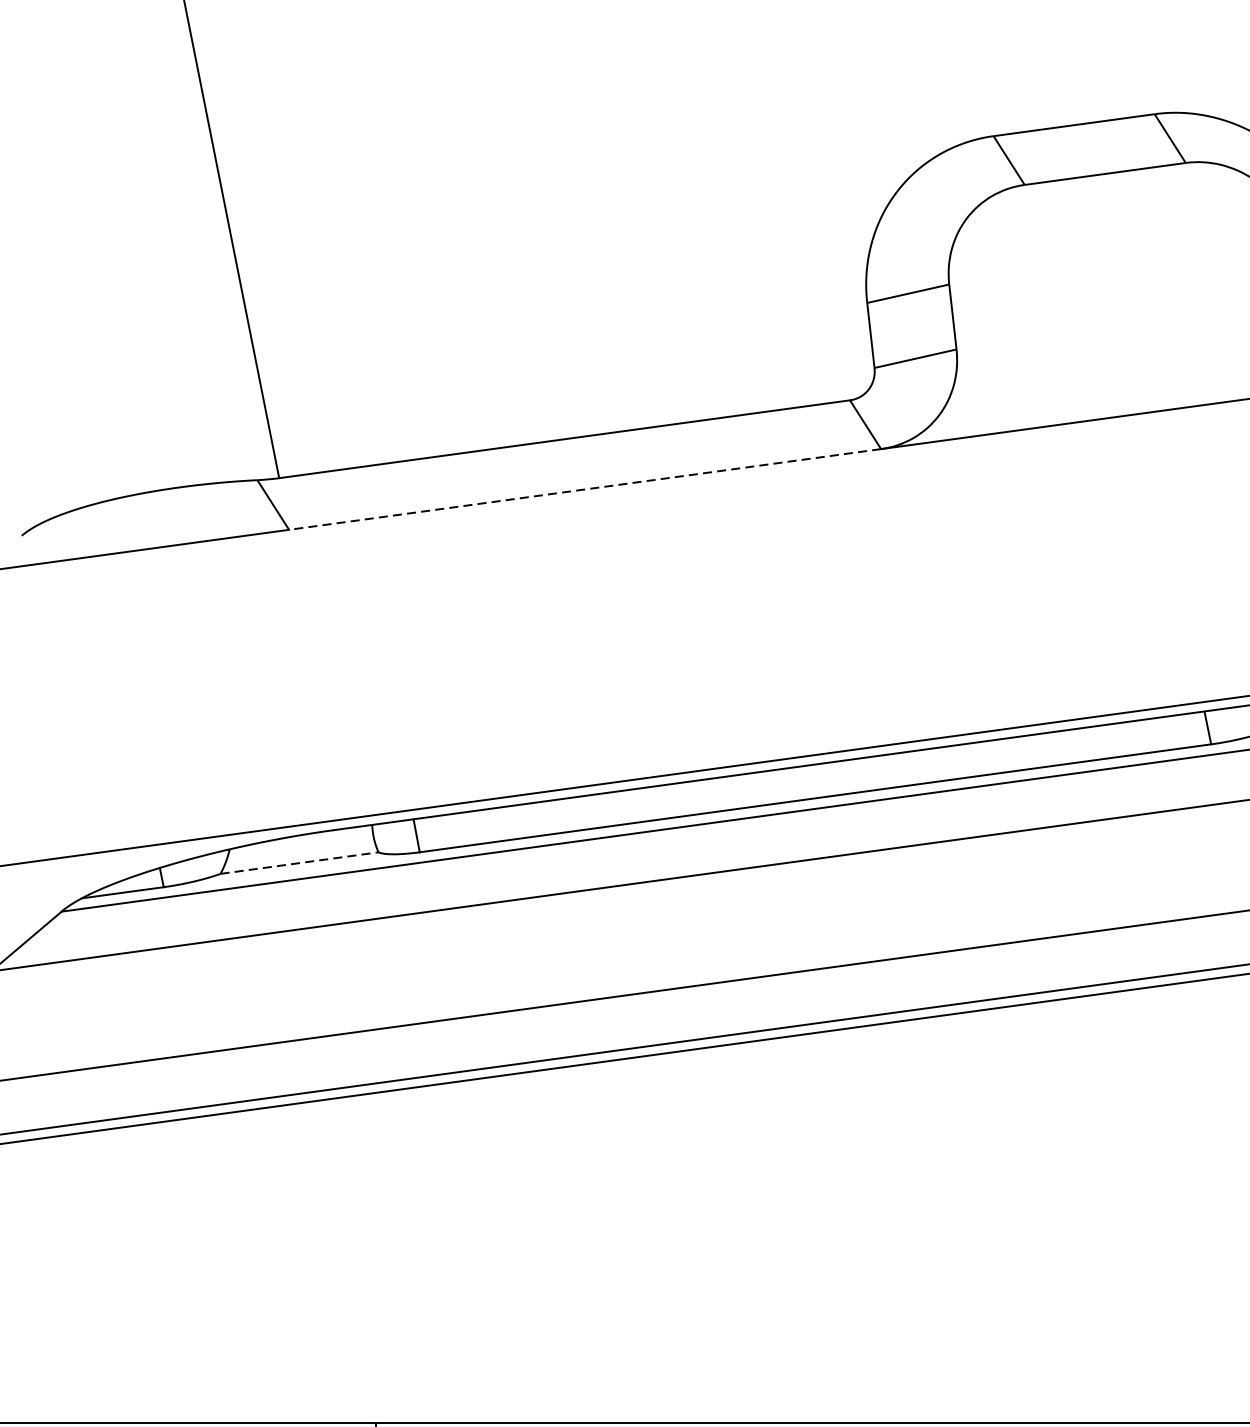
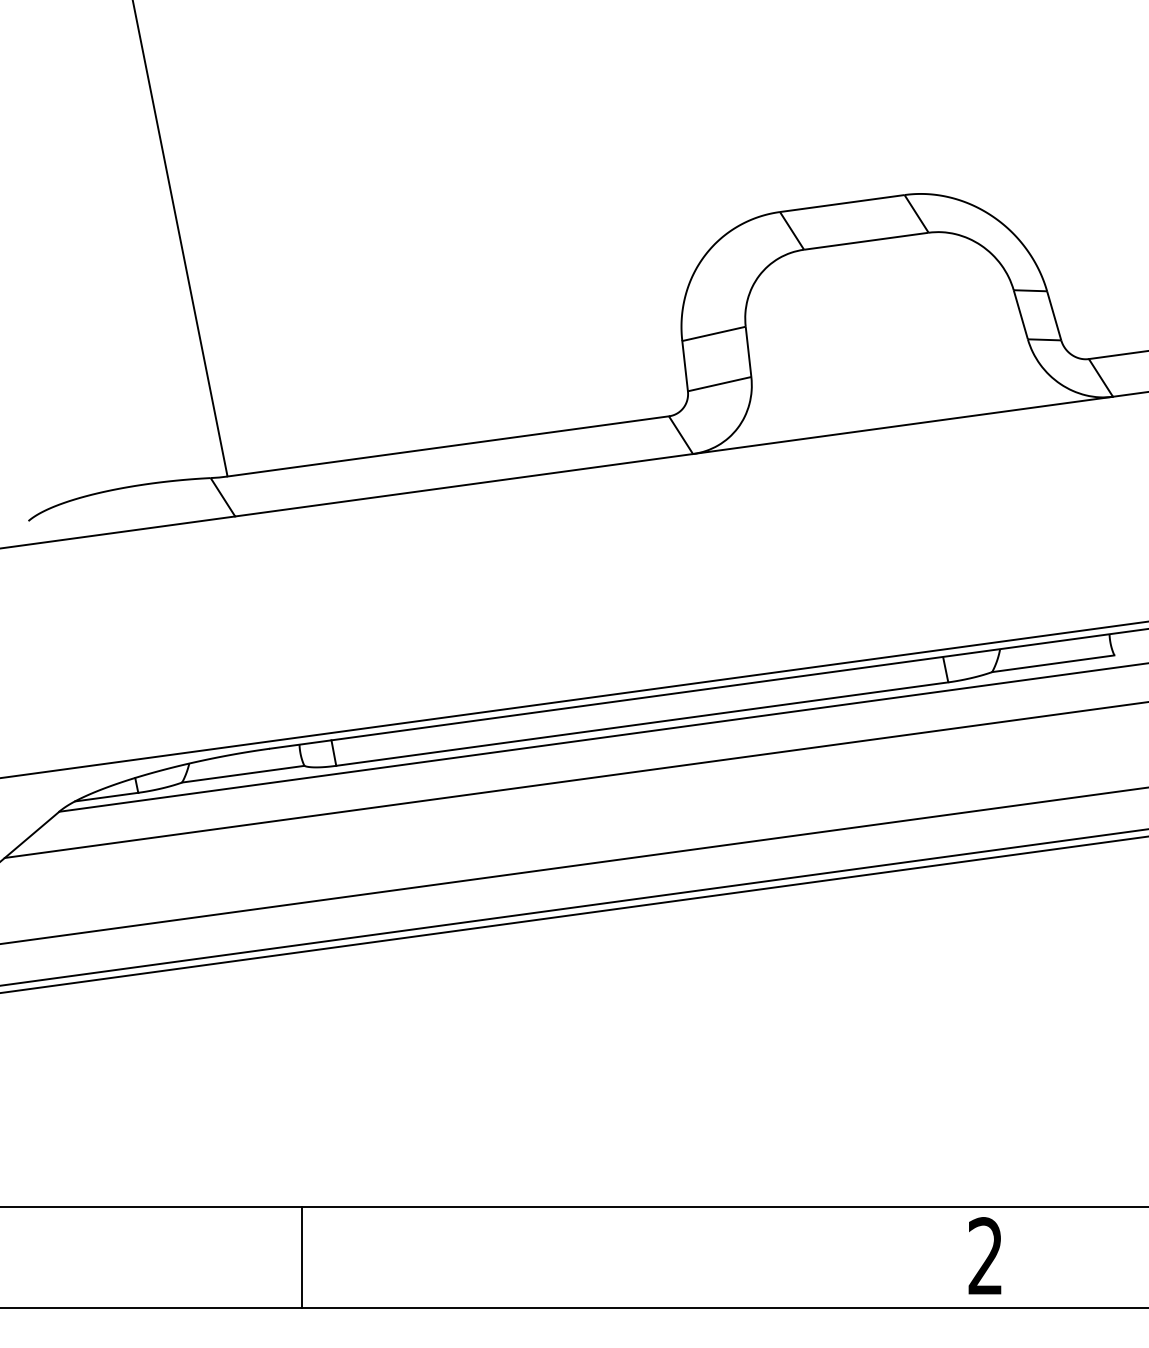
line: (584, 489) -> (463, 485), dashed -> solid
line: (299, 863) -> (243, 774), dashed -> solid

